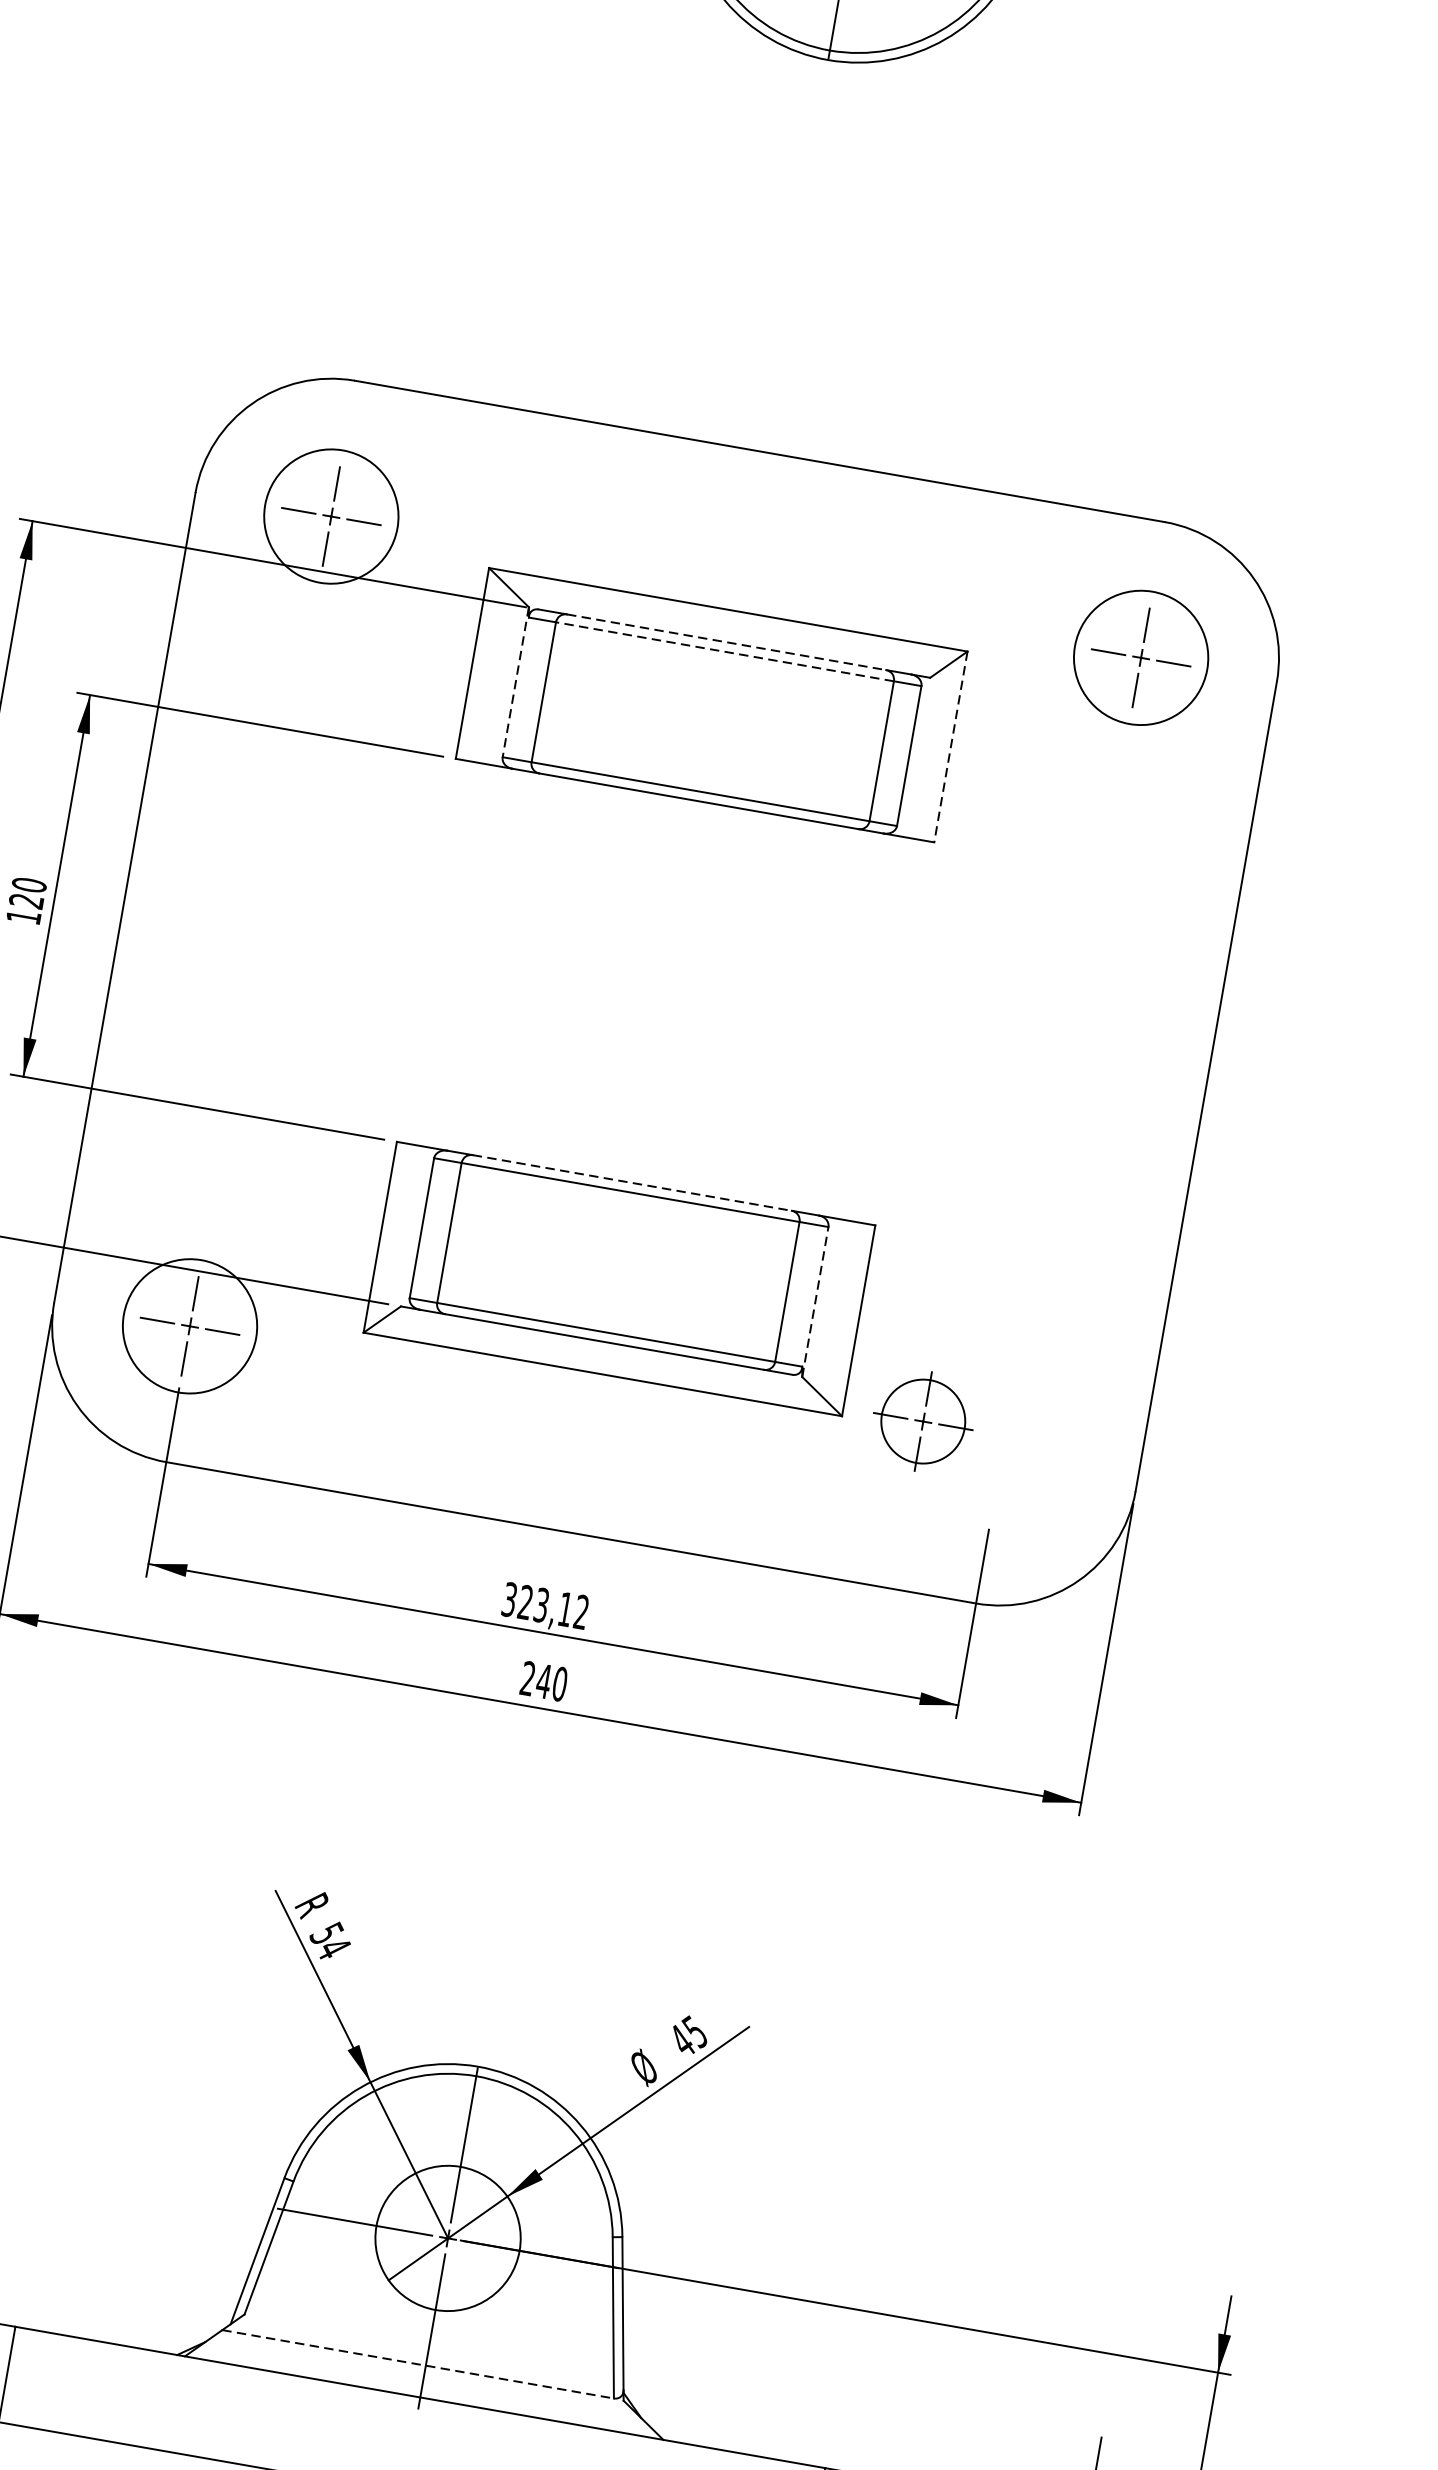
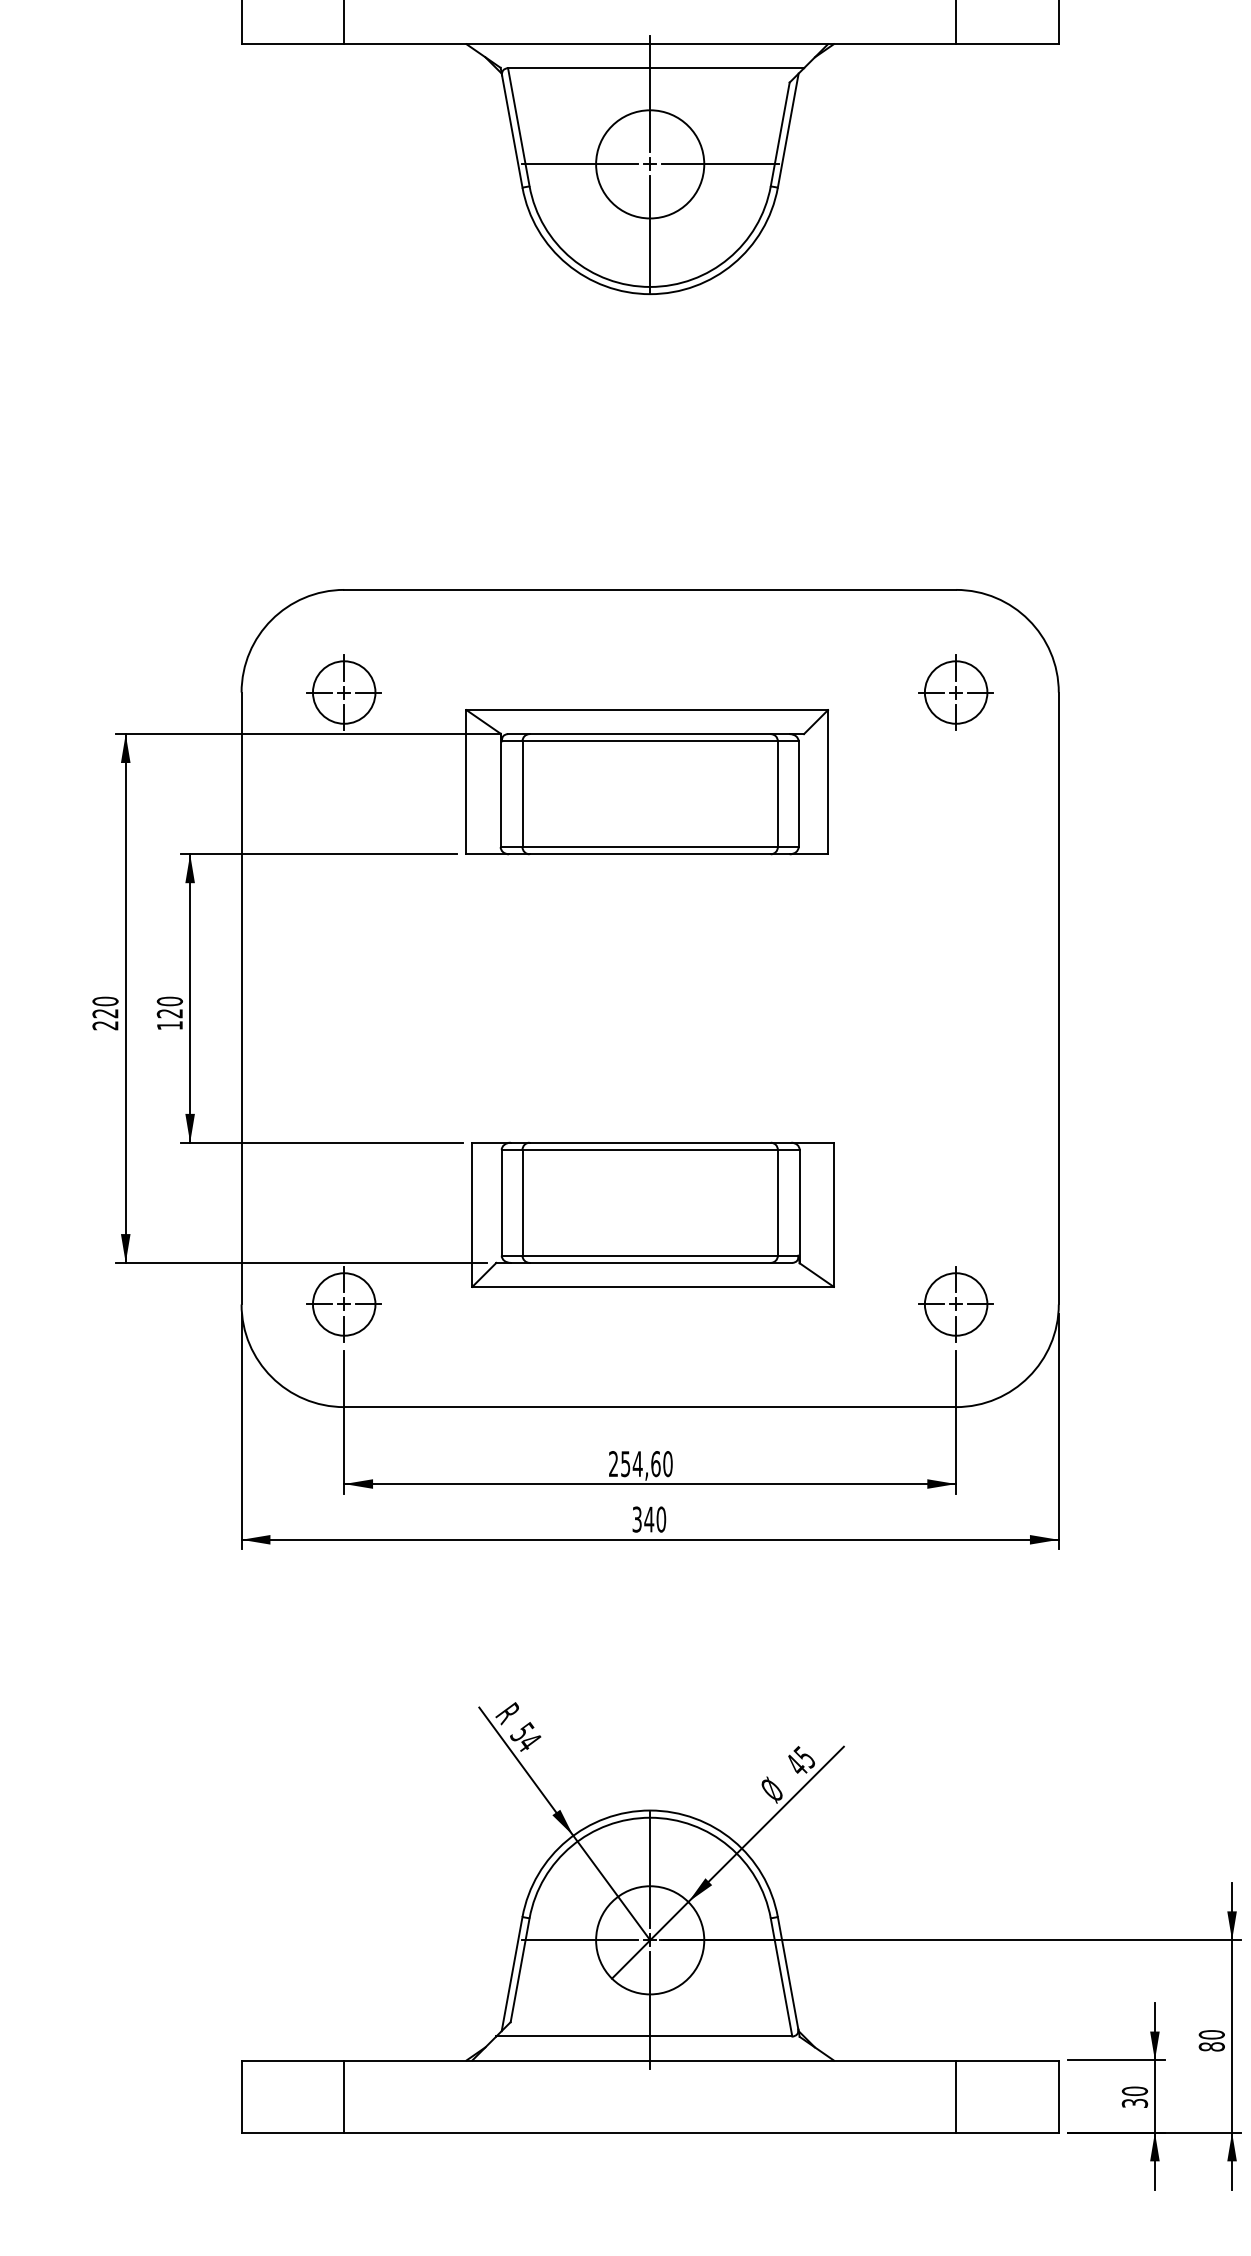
circle: (330, 516) -> (343, 692), size x0.62
line: (726, 642) -> (650, 734), dashed -> solid
line: (725, 652) -> (650, 741), dashed -> solid
circle: (1140, 657) -> (955, 692), size x0.62
line: (515, 682) -> (500, 790), dashed -> solid
line: (951, 747) -> (828, 782), dashed -> solid
line: (632, 1182) -> (650, 1142), dashed -> solid
line: (815, 1301) -> (799, 1206), dashed -> solid
circle: (189, 1326) -> (343, 1304), size x0.62
part: (922, 1421) -> (955, 1304), moved
text: (545, 1606) -> (640, 1464), 323,12 -> 254,60
text: (527, 1678) -> (636, 1519), 240 -> 340
line: (418, 2364) -> (644, 2036), dashed -> solid

